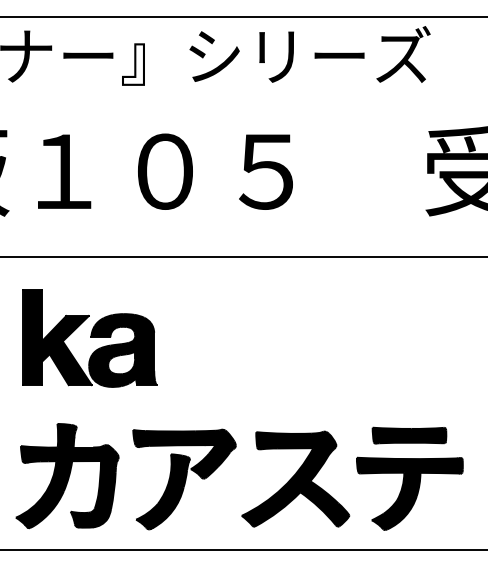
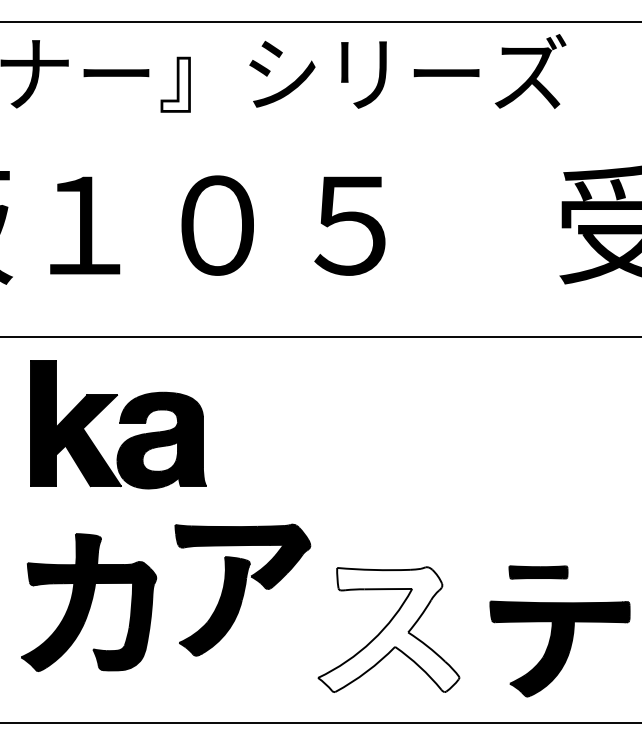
part: (89, 338) -> (118, 424), moved
part: (409, 435) -> (538, 572), size x0.6
part: (67, 475) -> (89, 602), moved
part: (184, 479) -> (242, 589), moved
fill: (295, 479) -> (388, 629), removed
part: (409, 493) -> (559, 648), moved

